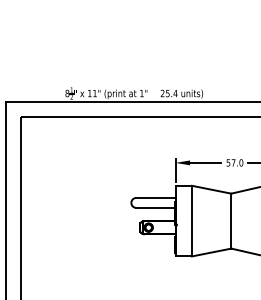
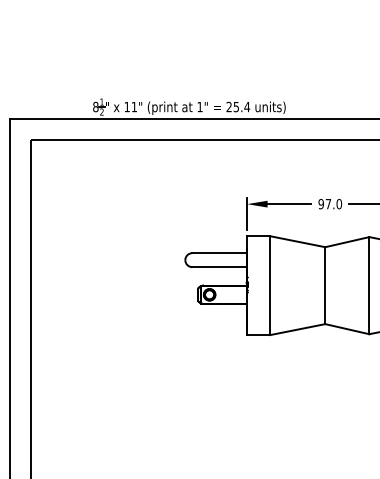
text: (227, 162) -> (320, 203), 57.0 -> 97.0

